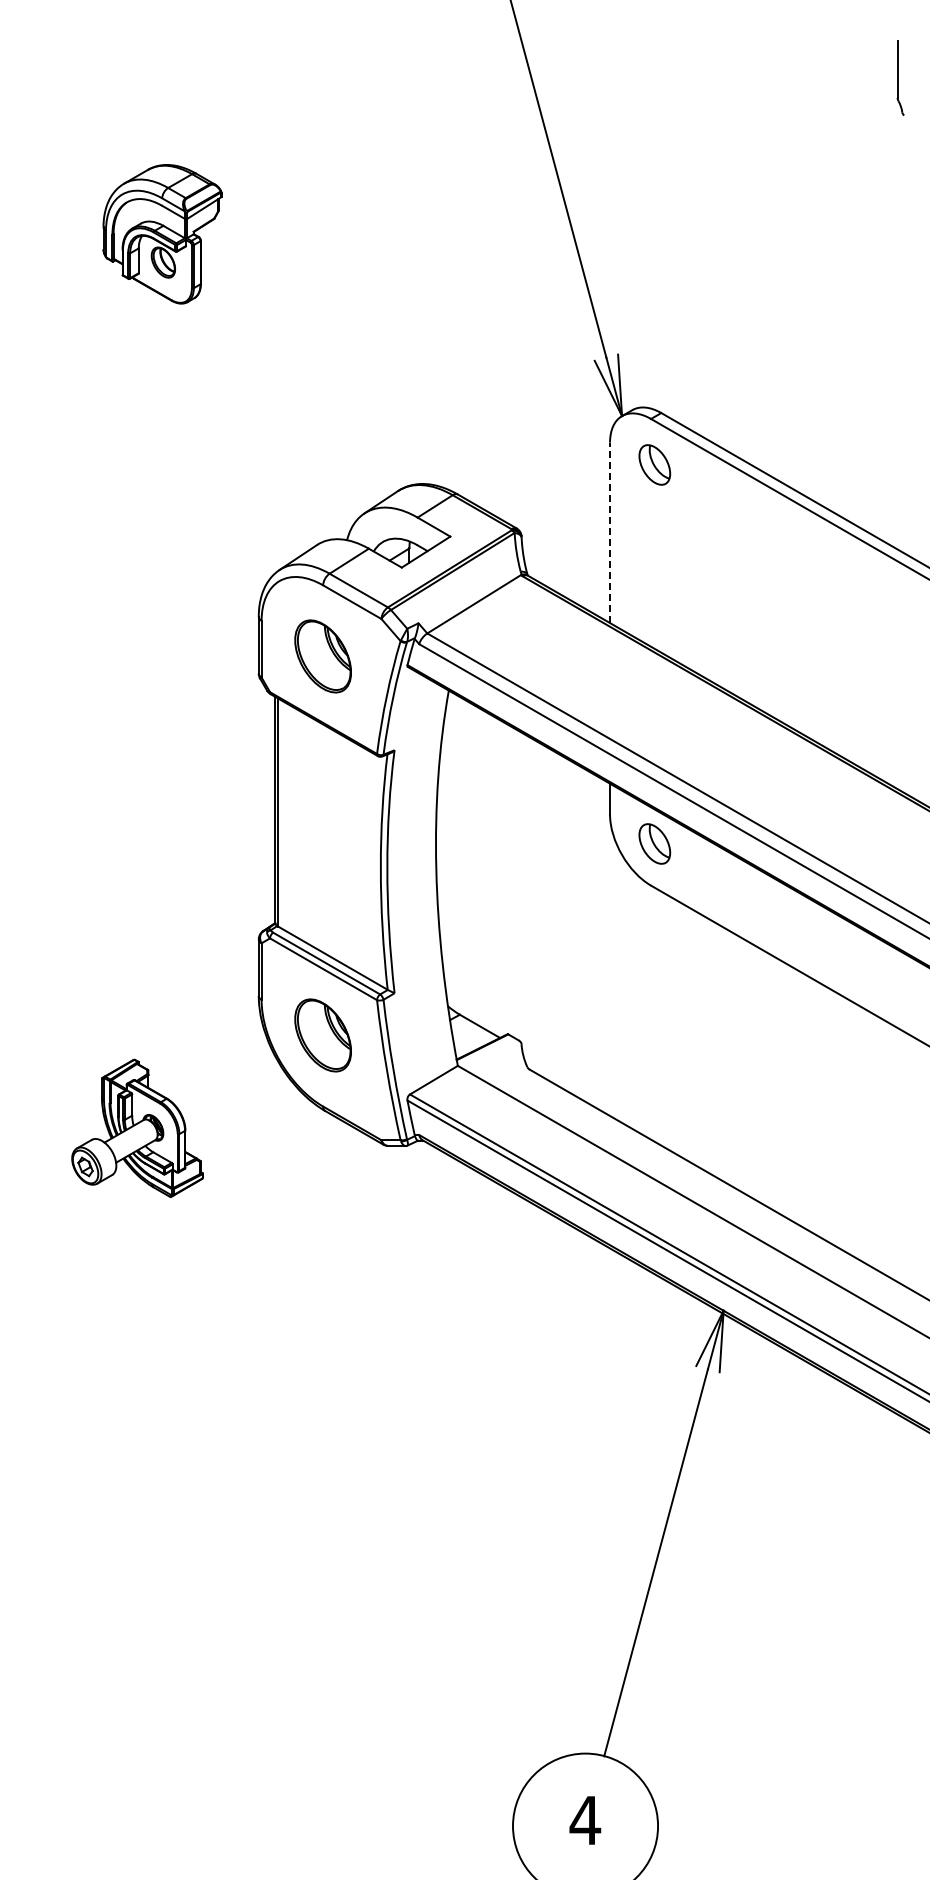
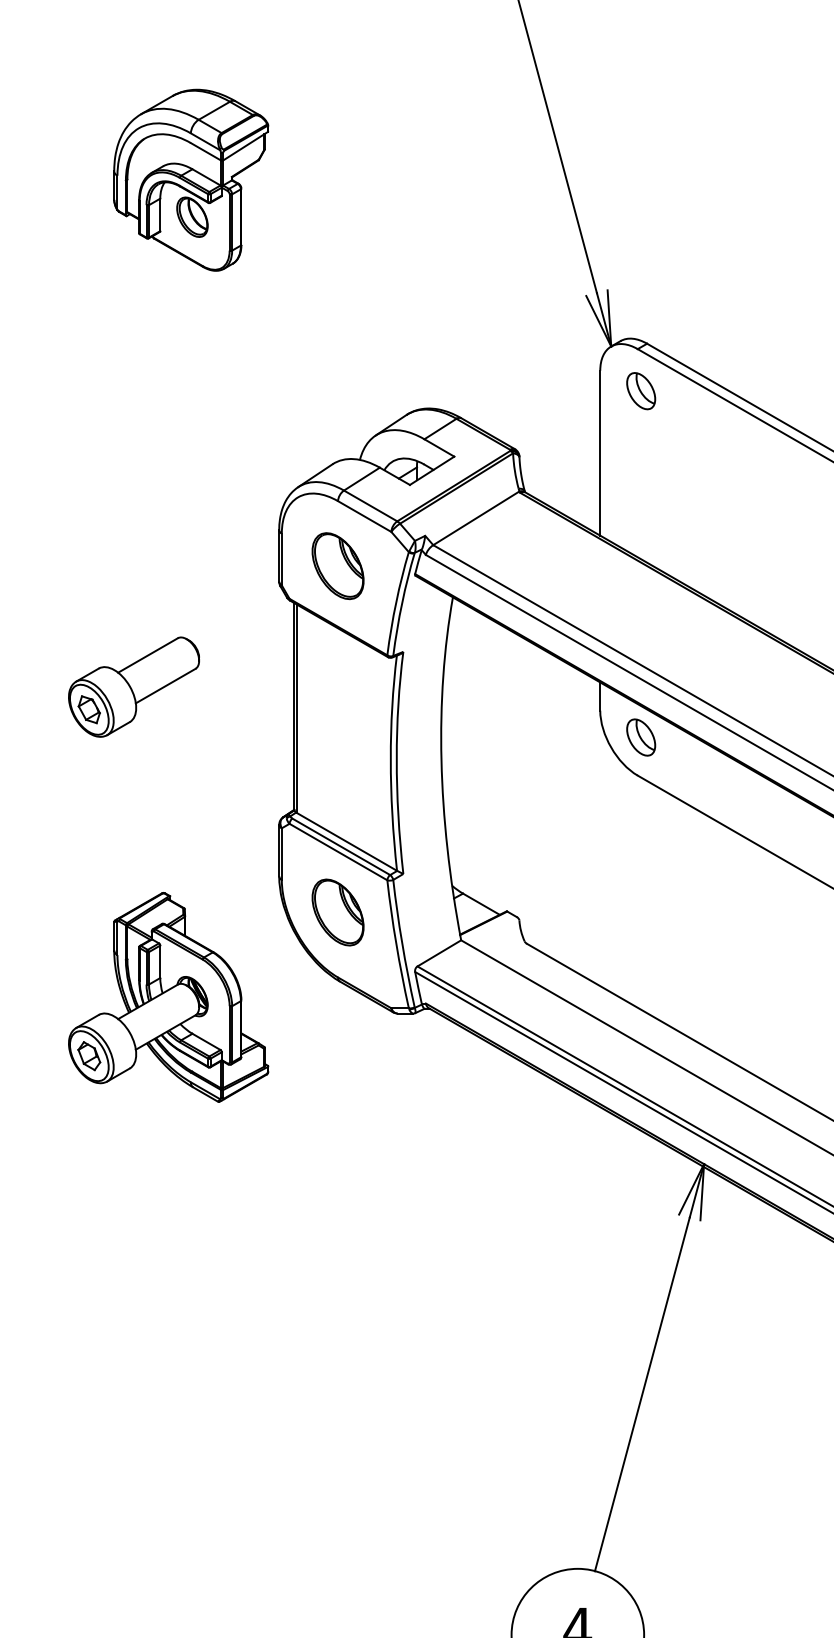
part: (162, 234) -> (191, 180), size x1.43
line: (610, 532) -> (600, 452), dashed -> solid
part: (99, 788) -> (133, 686), added
part: (137, 1128) -> (168, 997), size x1.67

